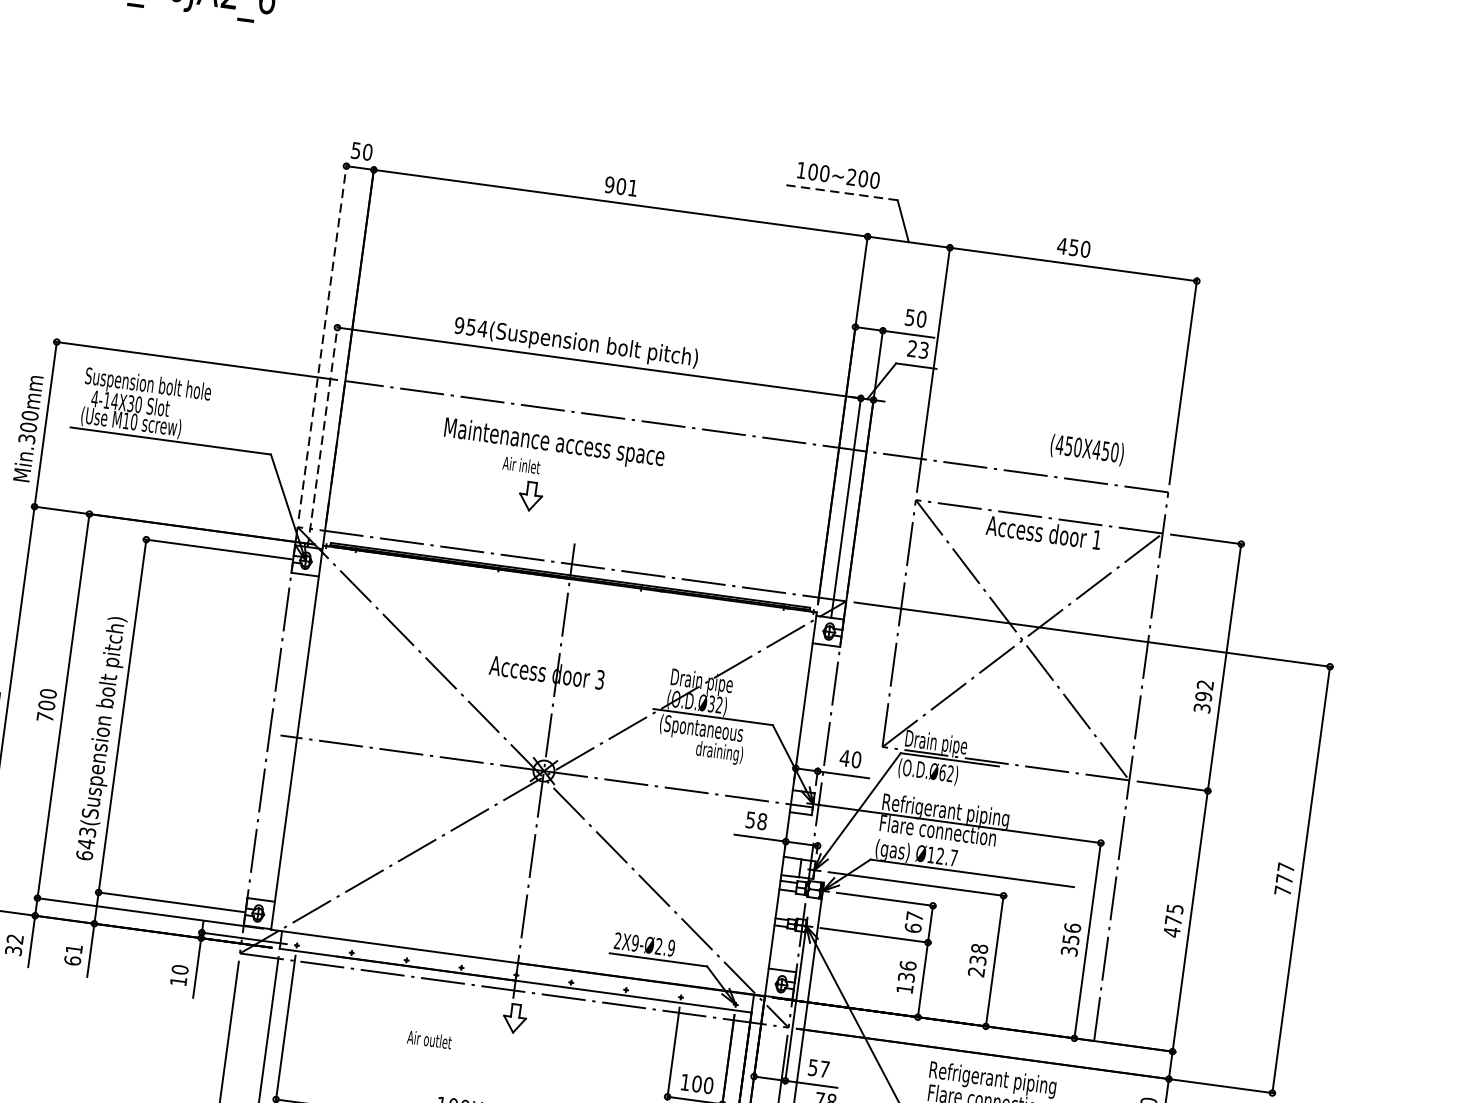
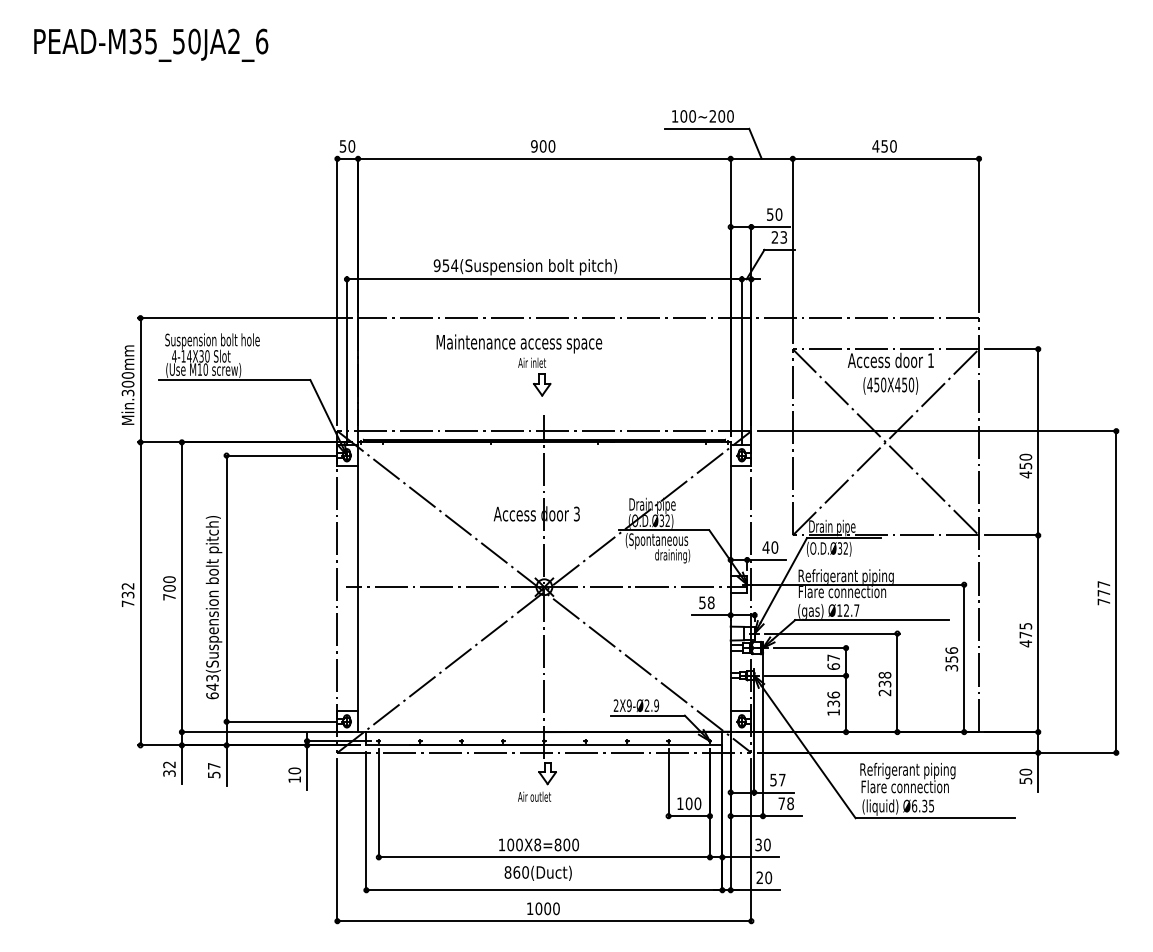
text: (632, 188) -> (551, 146), 901 -> 900
line: (841, 192) -> (706, 128), dashed -> solid
line: (322, 340) -> (337, 290), dashed -> solid
line: (322, 436) -> (346, 361), dashed -> solid
text: (1086, 449) -> (890, 385), moved
part: (522, 483) -> (534, 376), moved
text: (1203, 695) -> (1025, 465), 392 -> 450
text: (942, 772) -> (839, 548), (O.D.Ø62) -> (O.D.Ø32)
text: (72, 954) -> (213, 770), 61 -> 57
text: (429, 1039) -> (534, 796), moved

